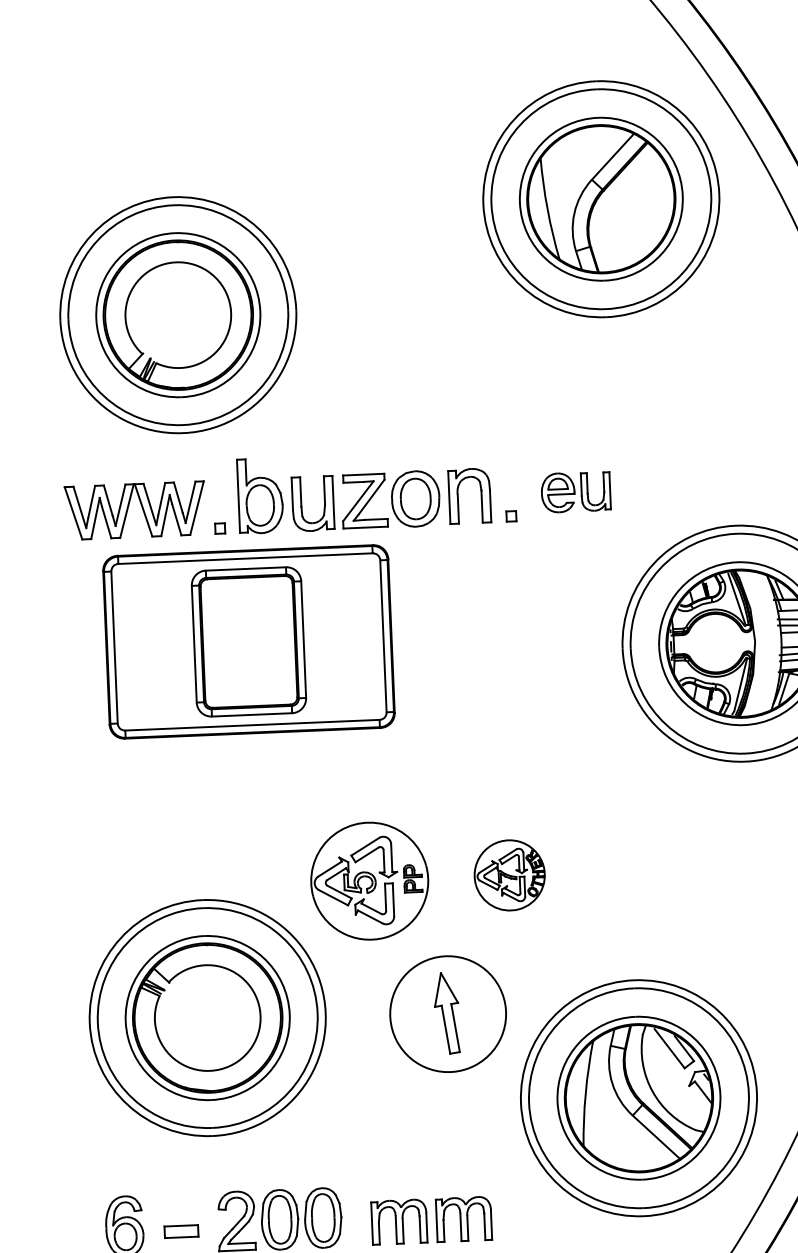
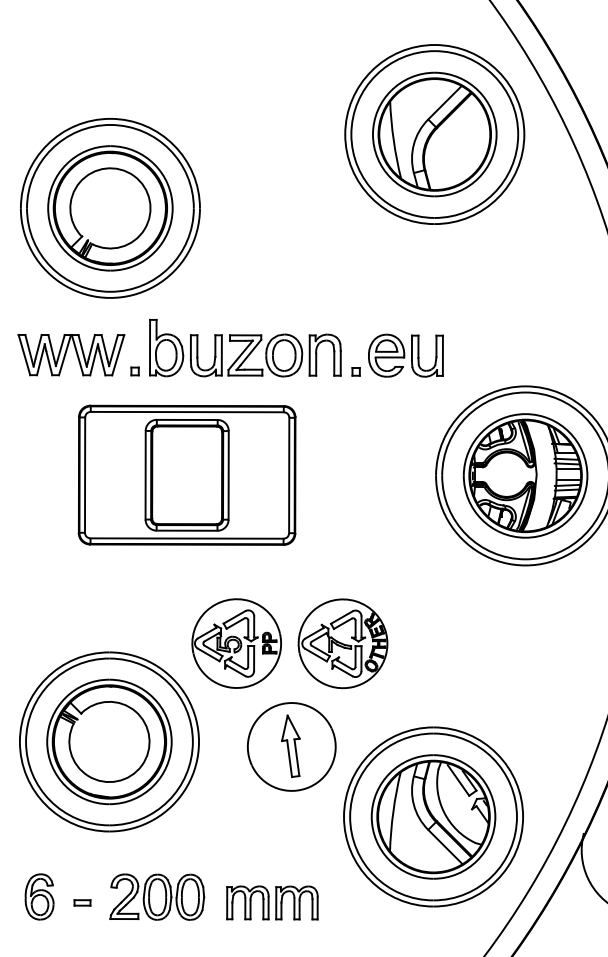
part: (575, 491) -> (405, 355), size x1.43
part: (248, 640) -> (186, 474), moved
part: (509, 874) -> (342, 643), size x1.67
part: (181, 1231) -> (82, 902), size x0.62

